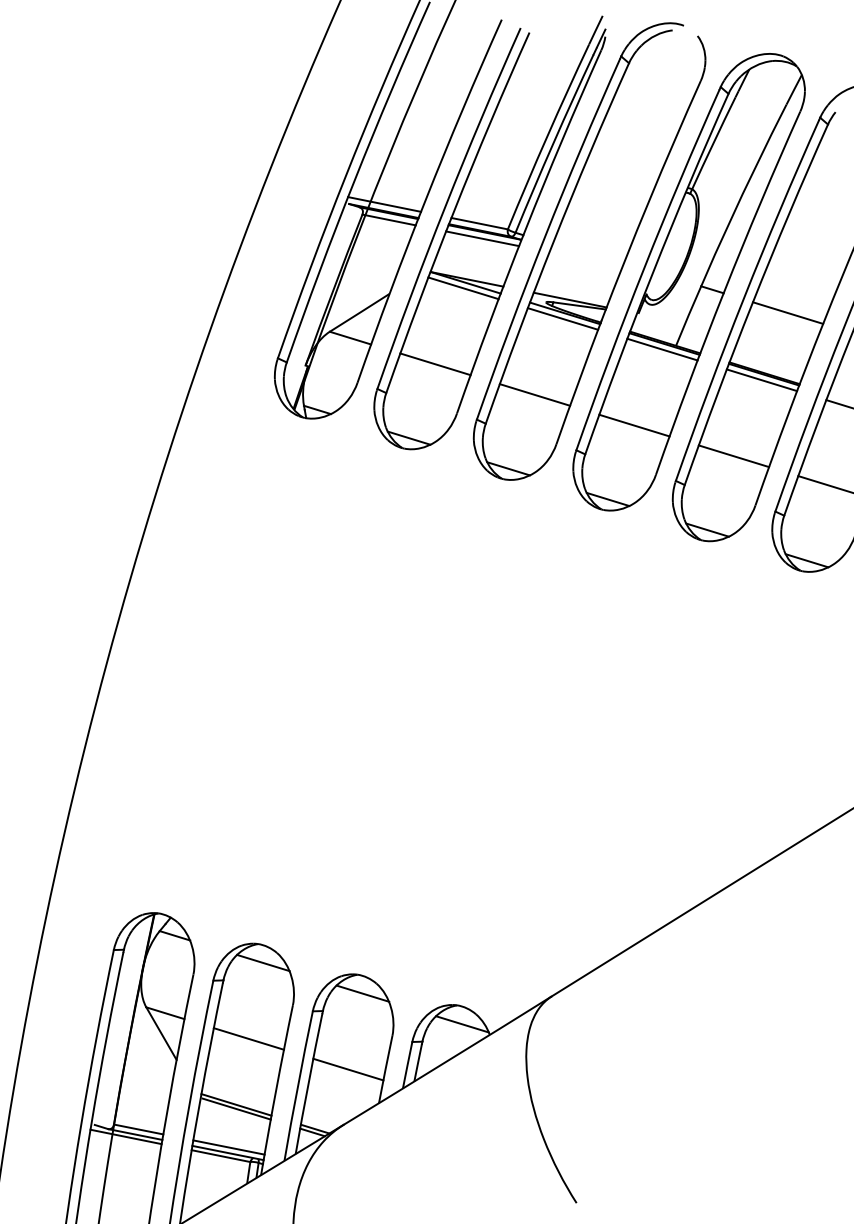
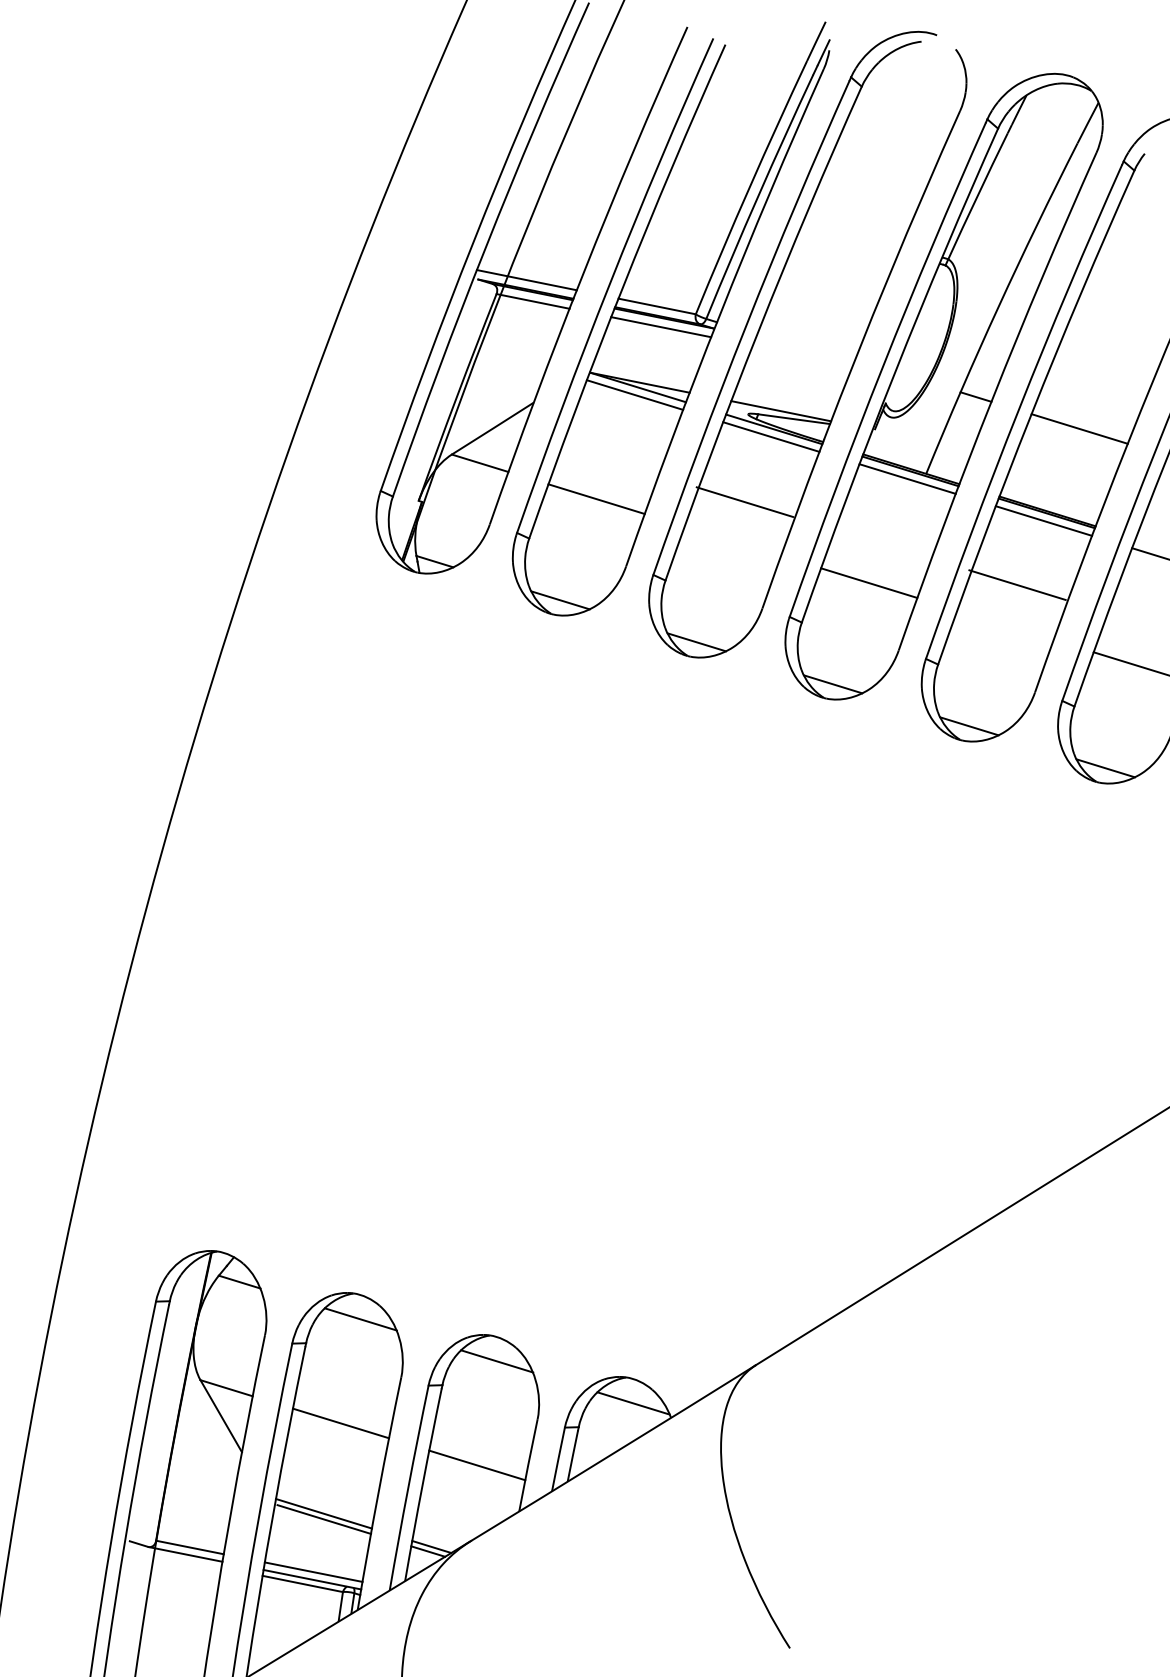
line: (534, 394) -> (744, 501), moved
line: (733, 455) -> (1017, 584), moved
line: (125, 1136) -> (172, 1557), removed

